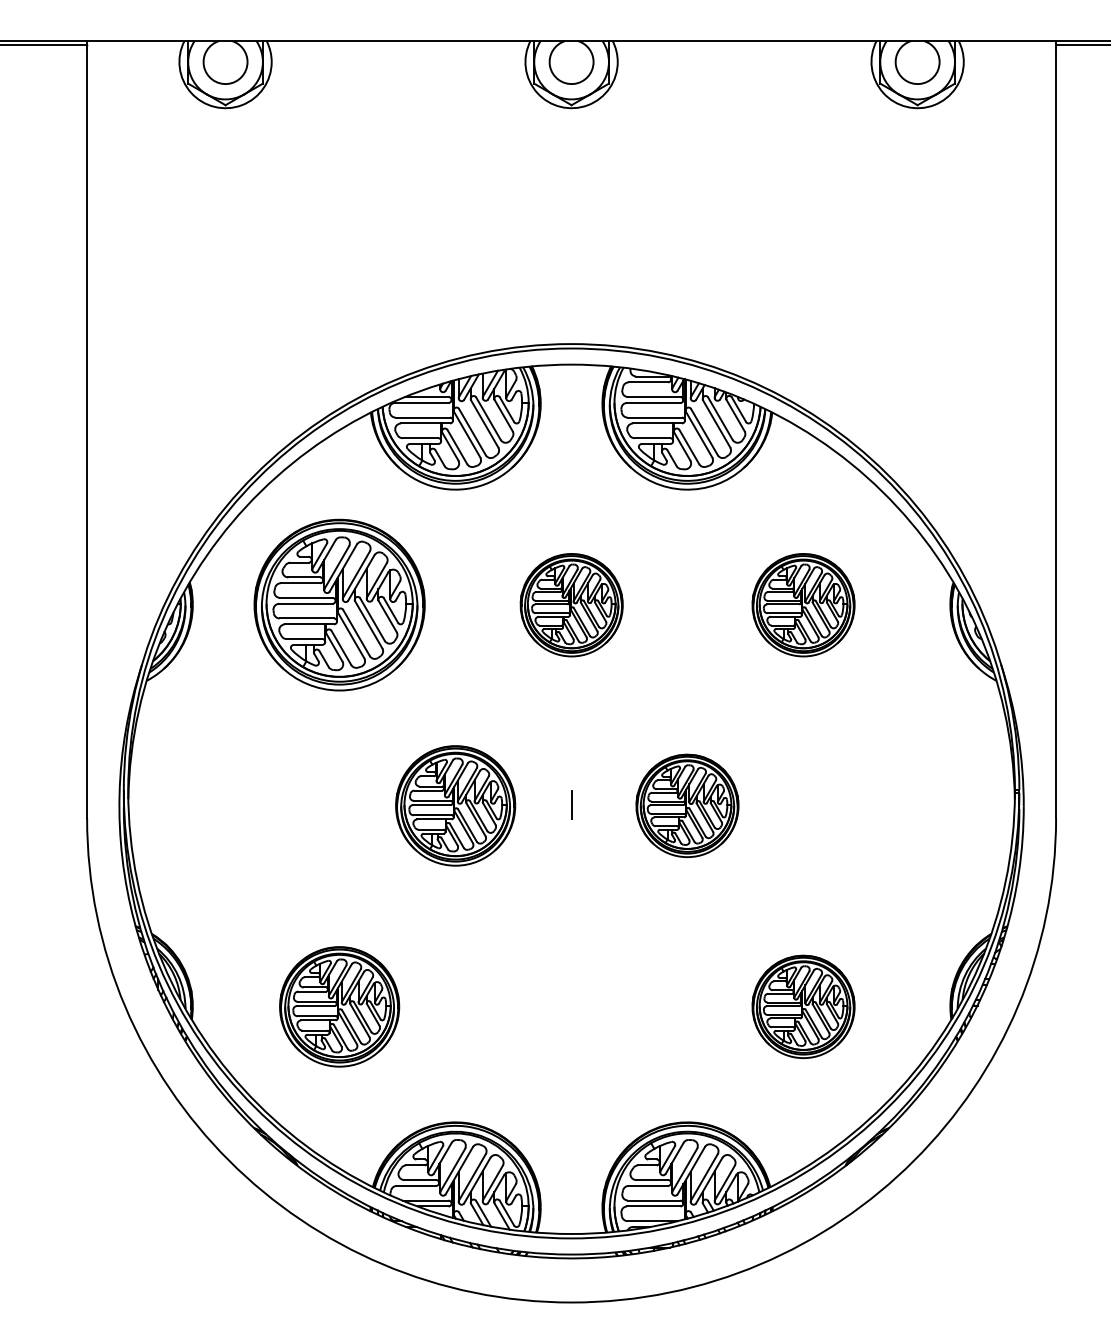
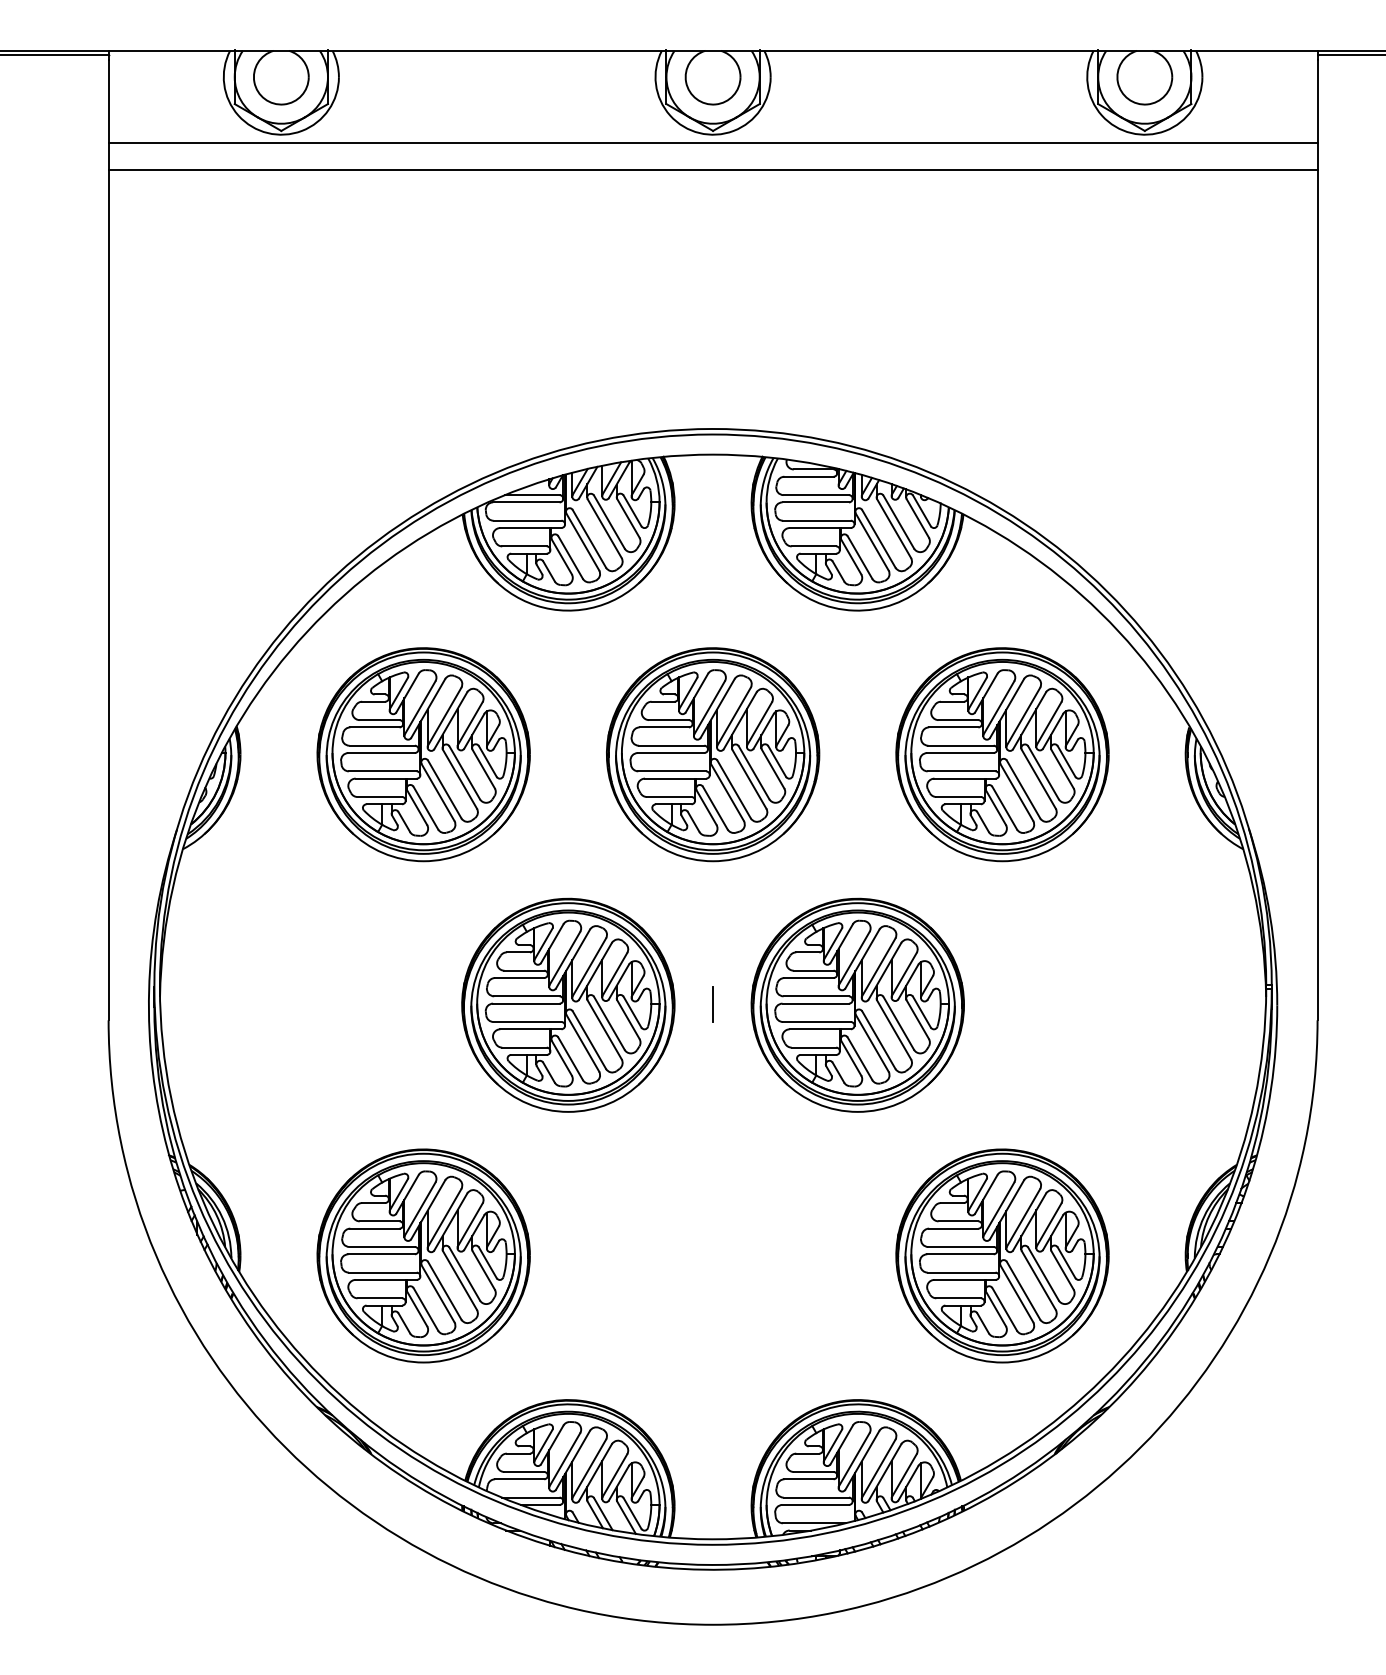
line: (571, 114) -> (712, 142), added
line: (571, 136) -> (712, 170), added
part: (571, 604) -> (713, 754), size x1.67
part: (803, 604) -> (1002, 754), size x1.67
part: (455, 805) -> (568, 1004), size x1.43
part: (687, 805) -> (857, 1004), size x1.67
part: (339, 1006) -> (423, 1255), size x1.43
part: (803, 1006) -> (1002, 1255), size x1.67

